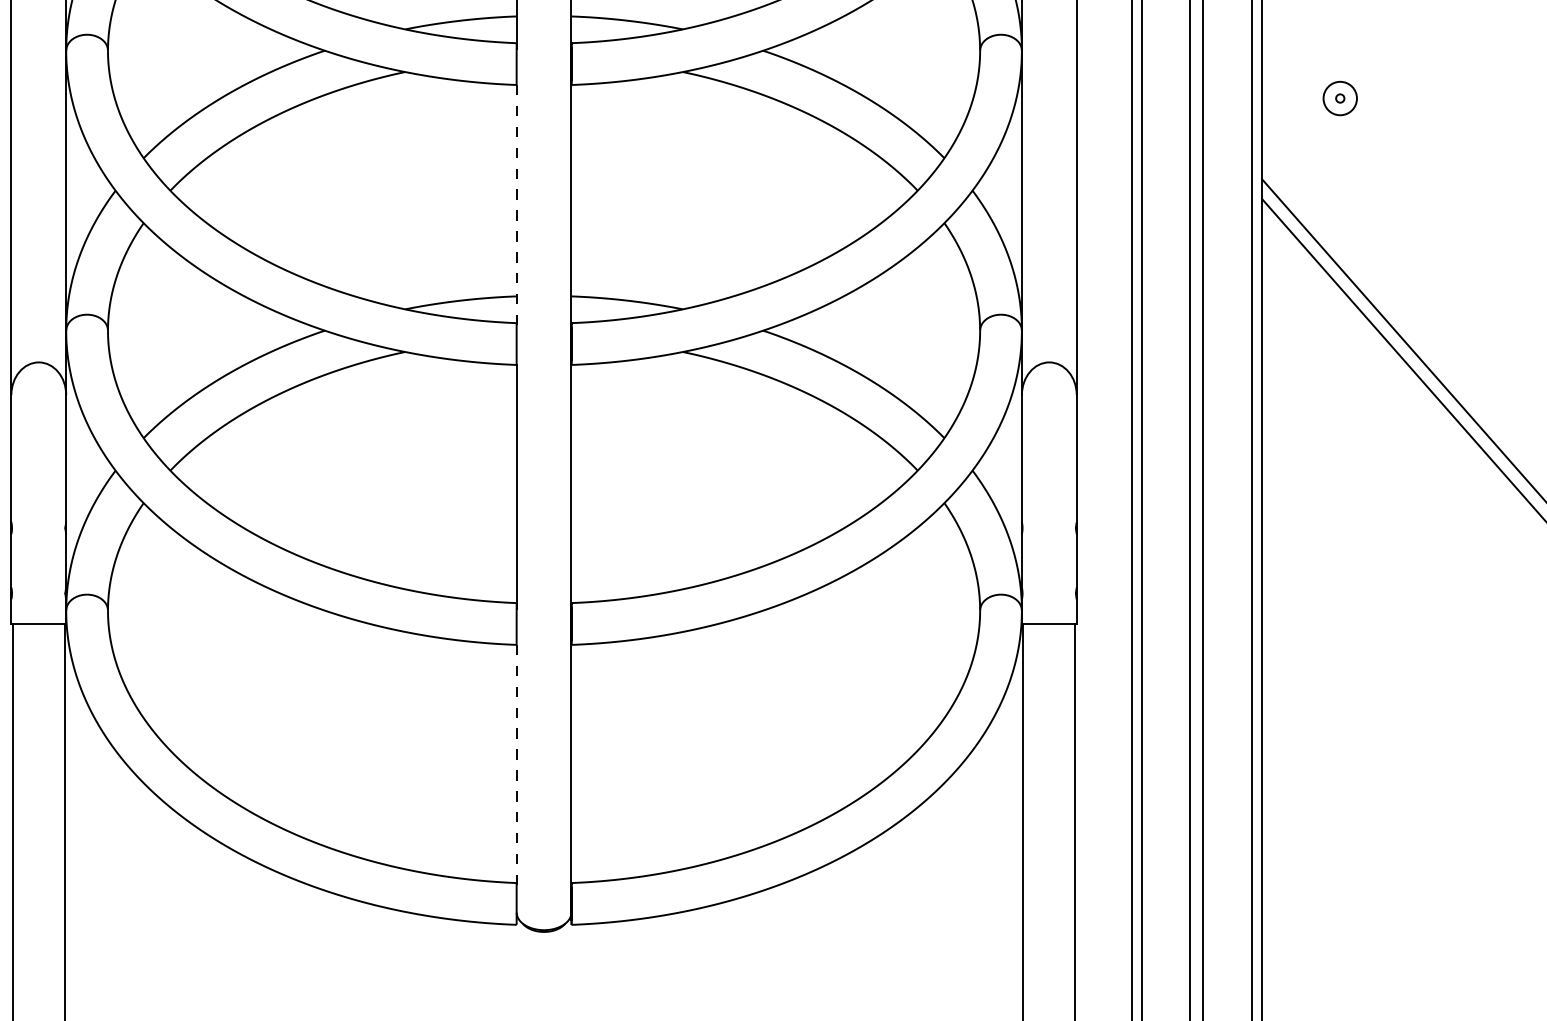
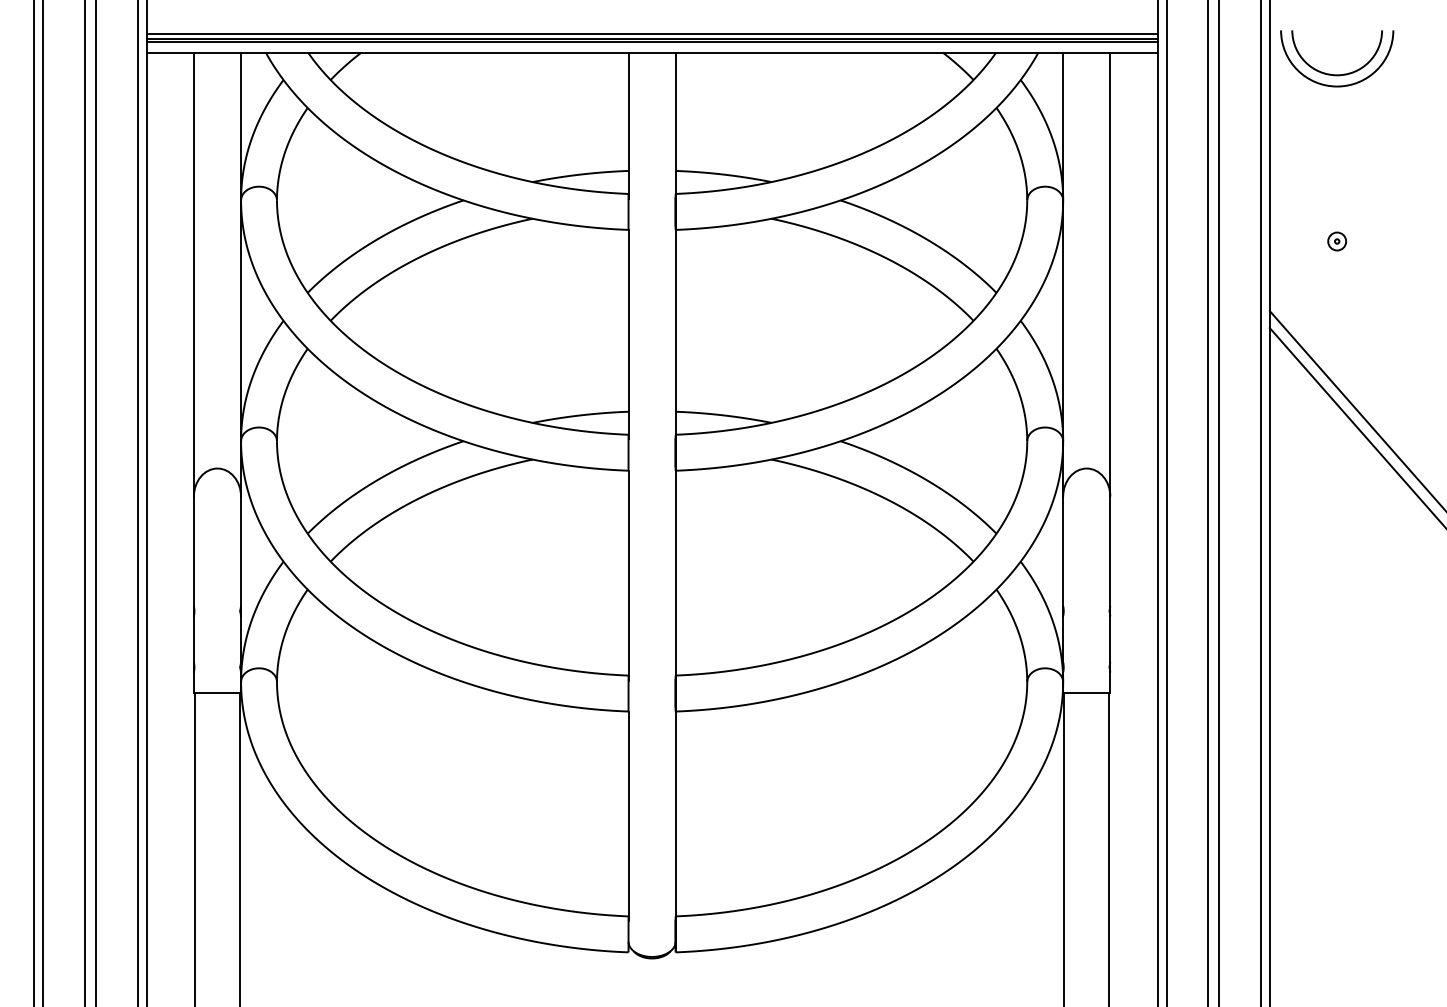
part: (1340, 98) -> (1337, 241), size x0.62
line: (516, 206) -> (628, 334), dashed -> solid
line: (516, 766) -> (628, 816), dashed -> solid

